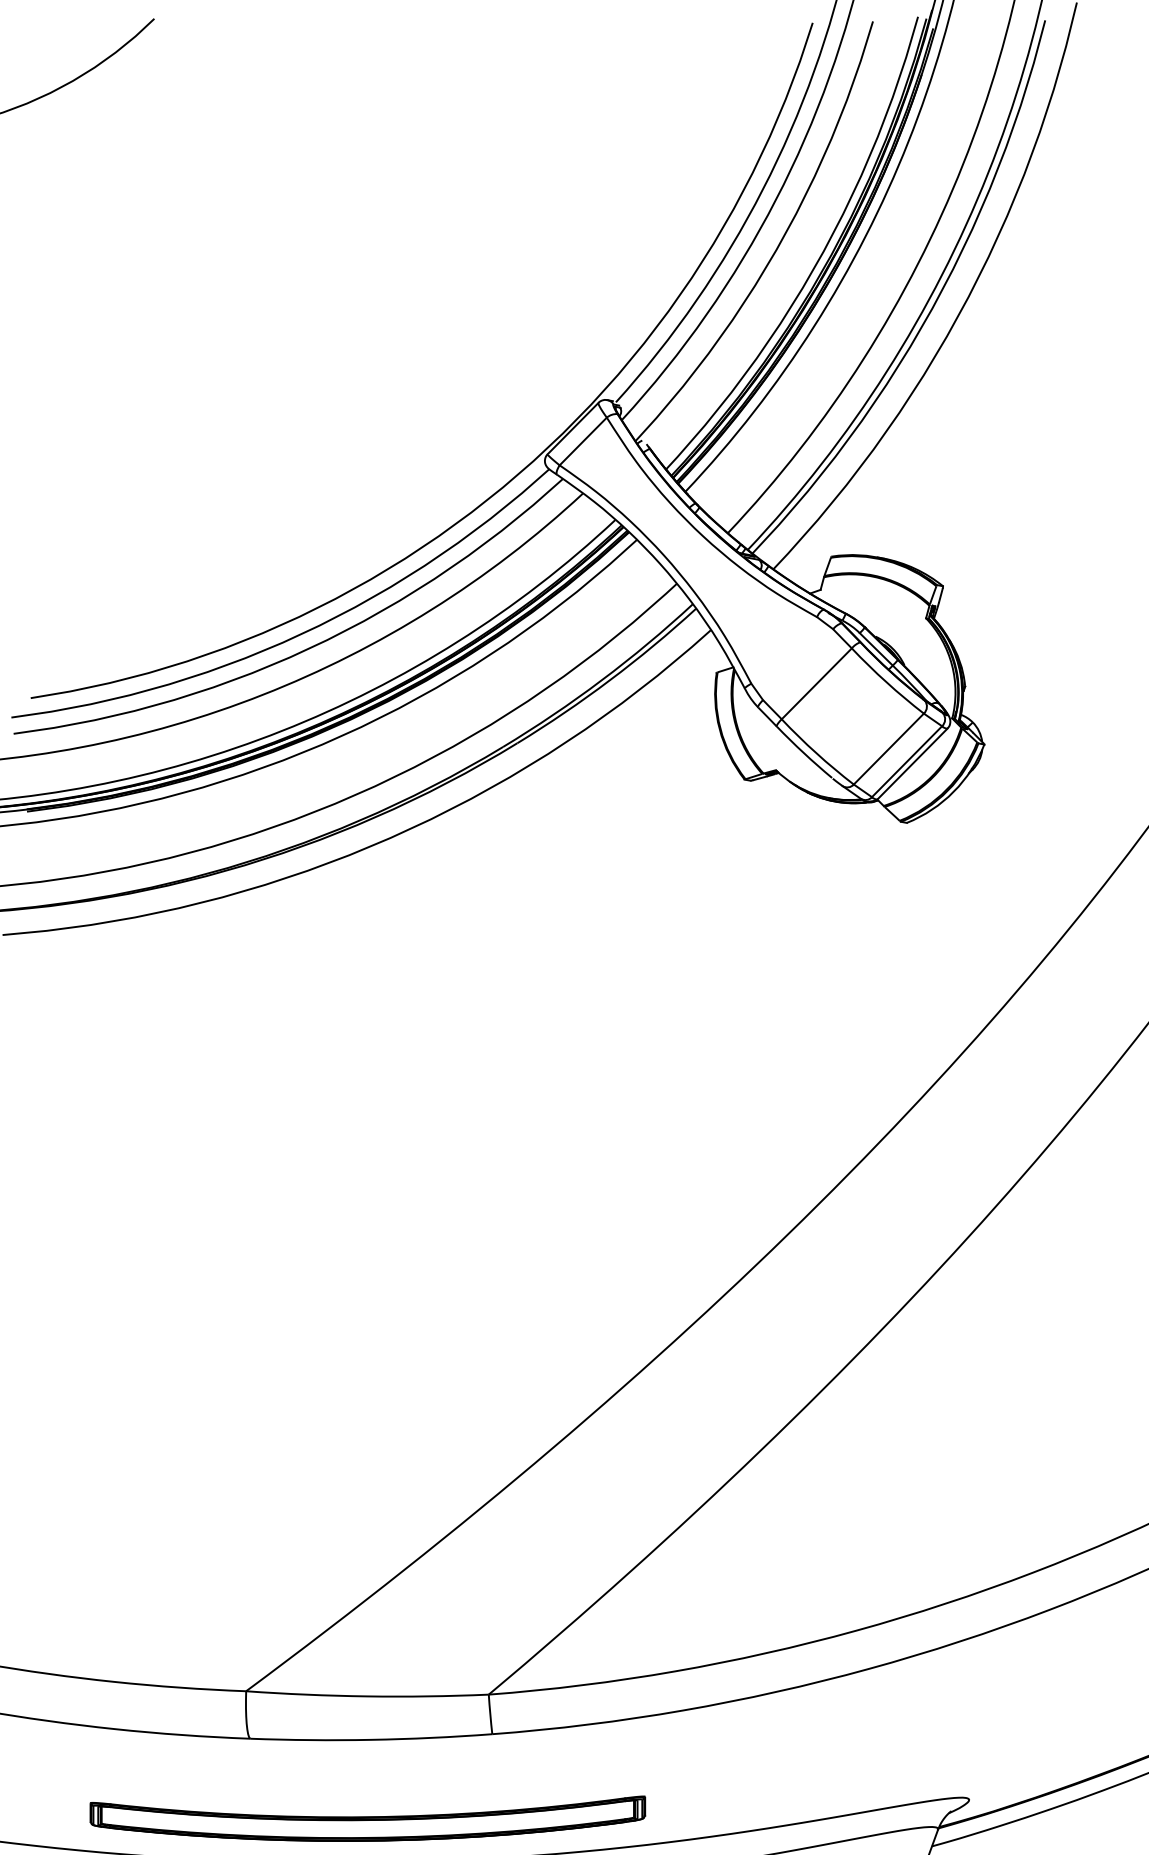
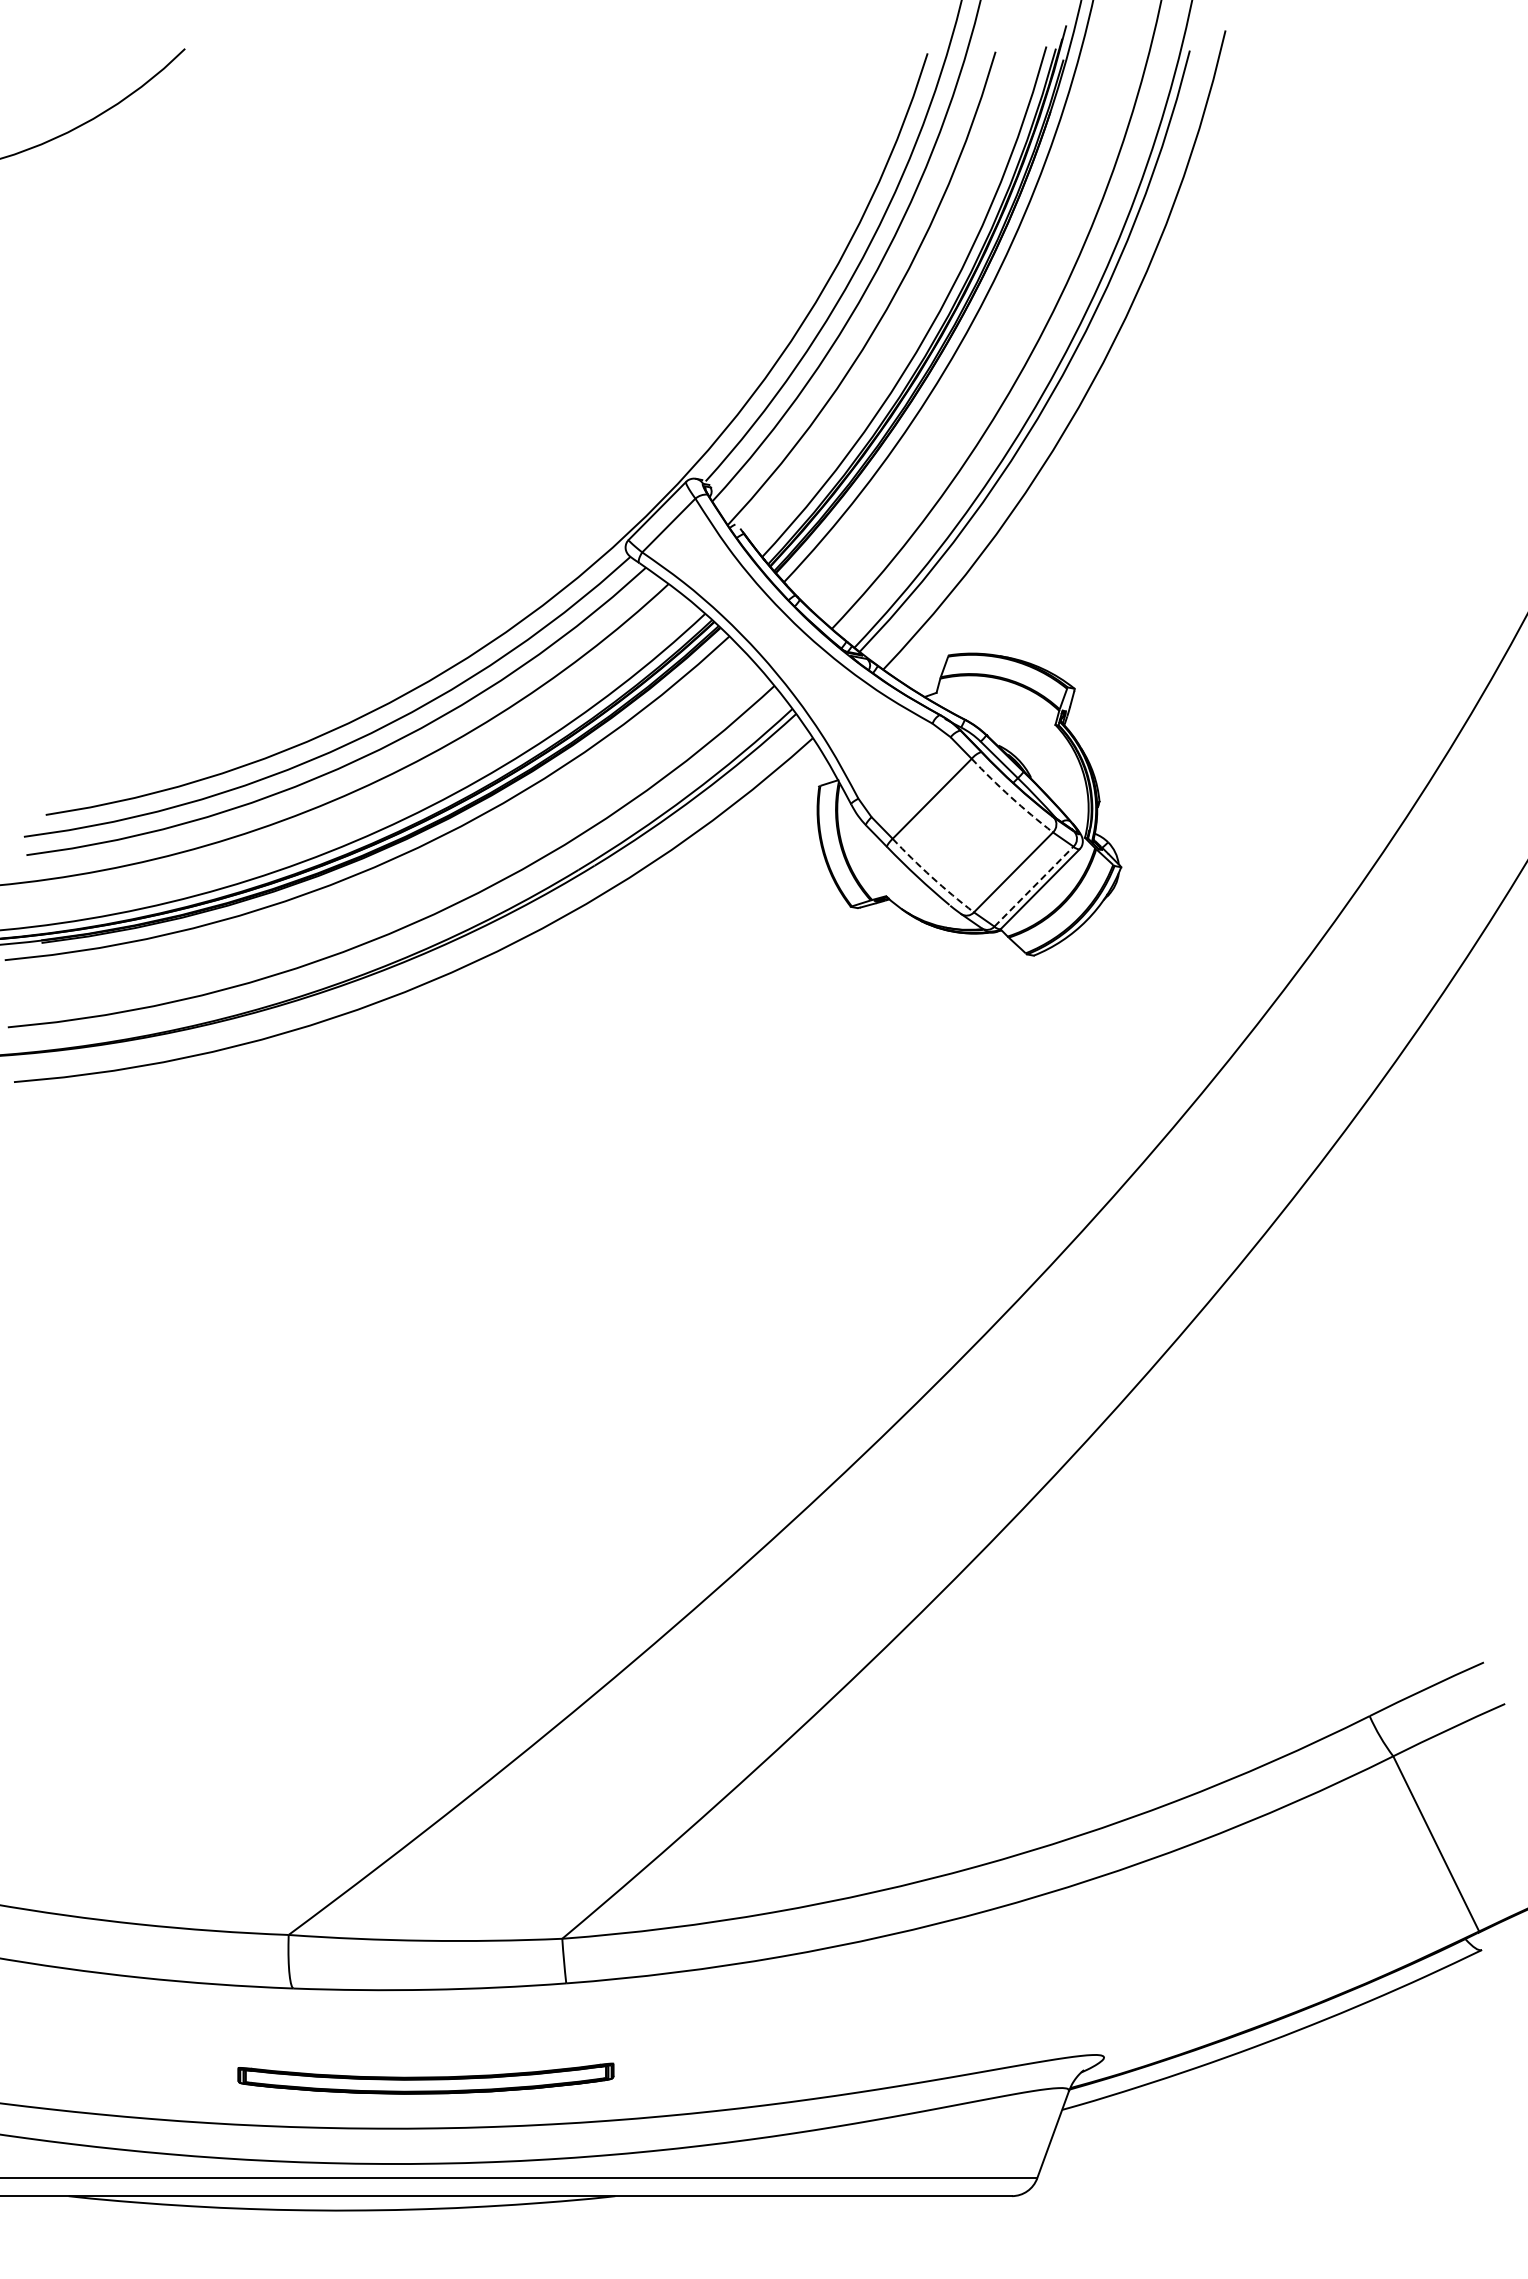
arc: (886, 682) -> (1010, 797), solid -> dashed
arc: (816, 753) -> (931, 877), solid -> dashed
line: (907, 761) -> (1034, 886), solid -> dashed
part: (367, 1818) -> (425, 2078), size x0.6

